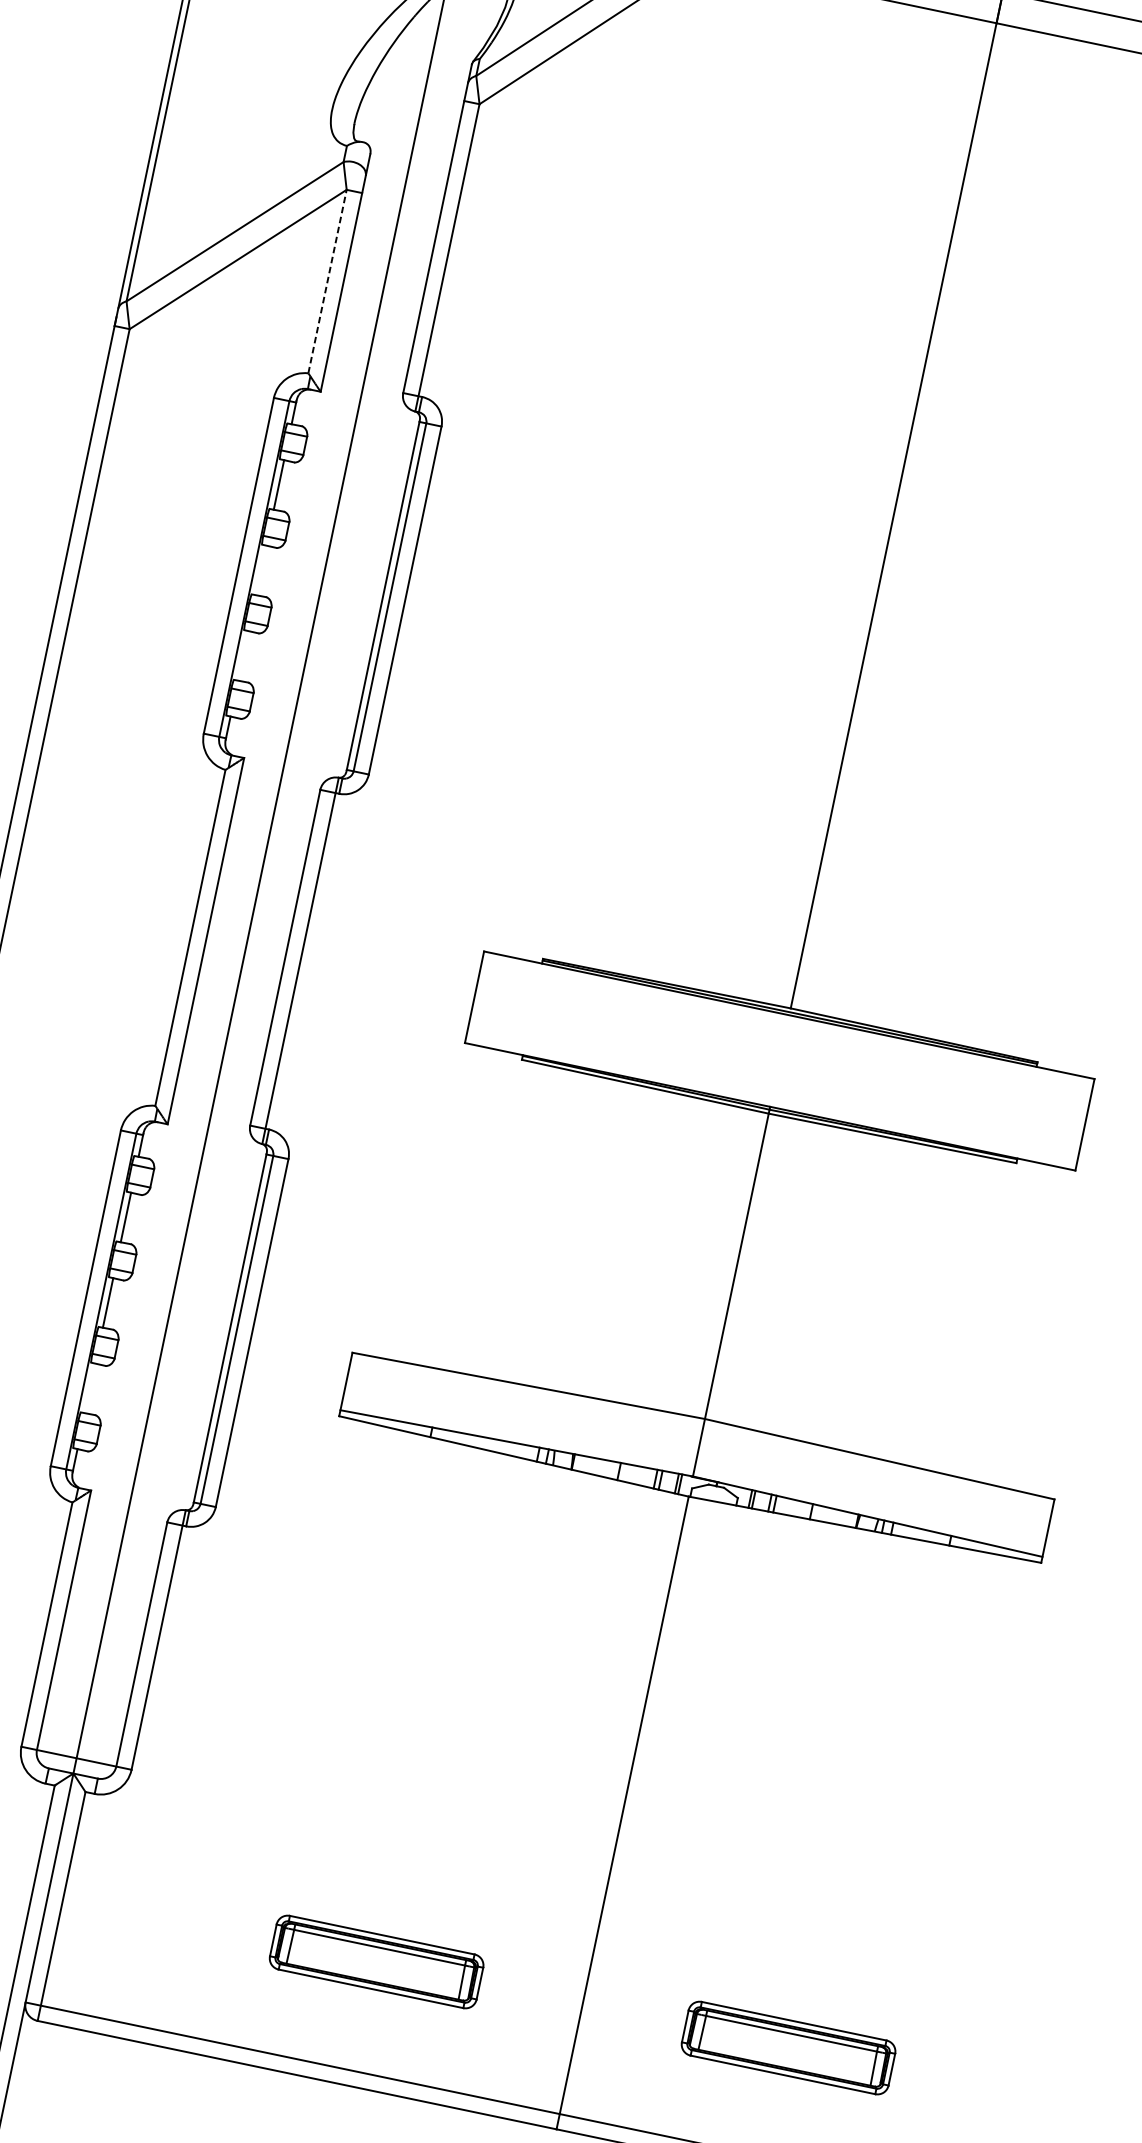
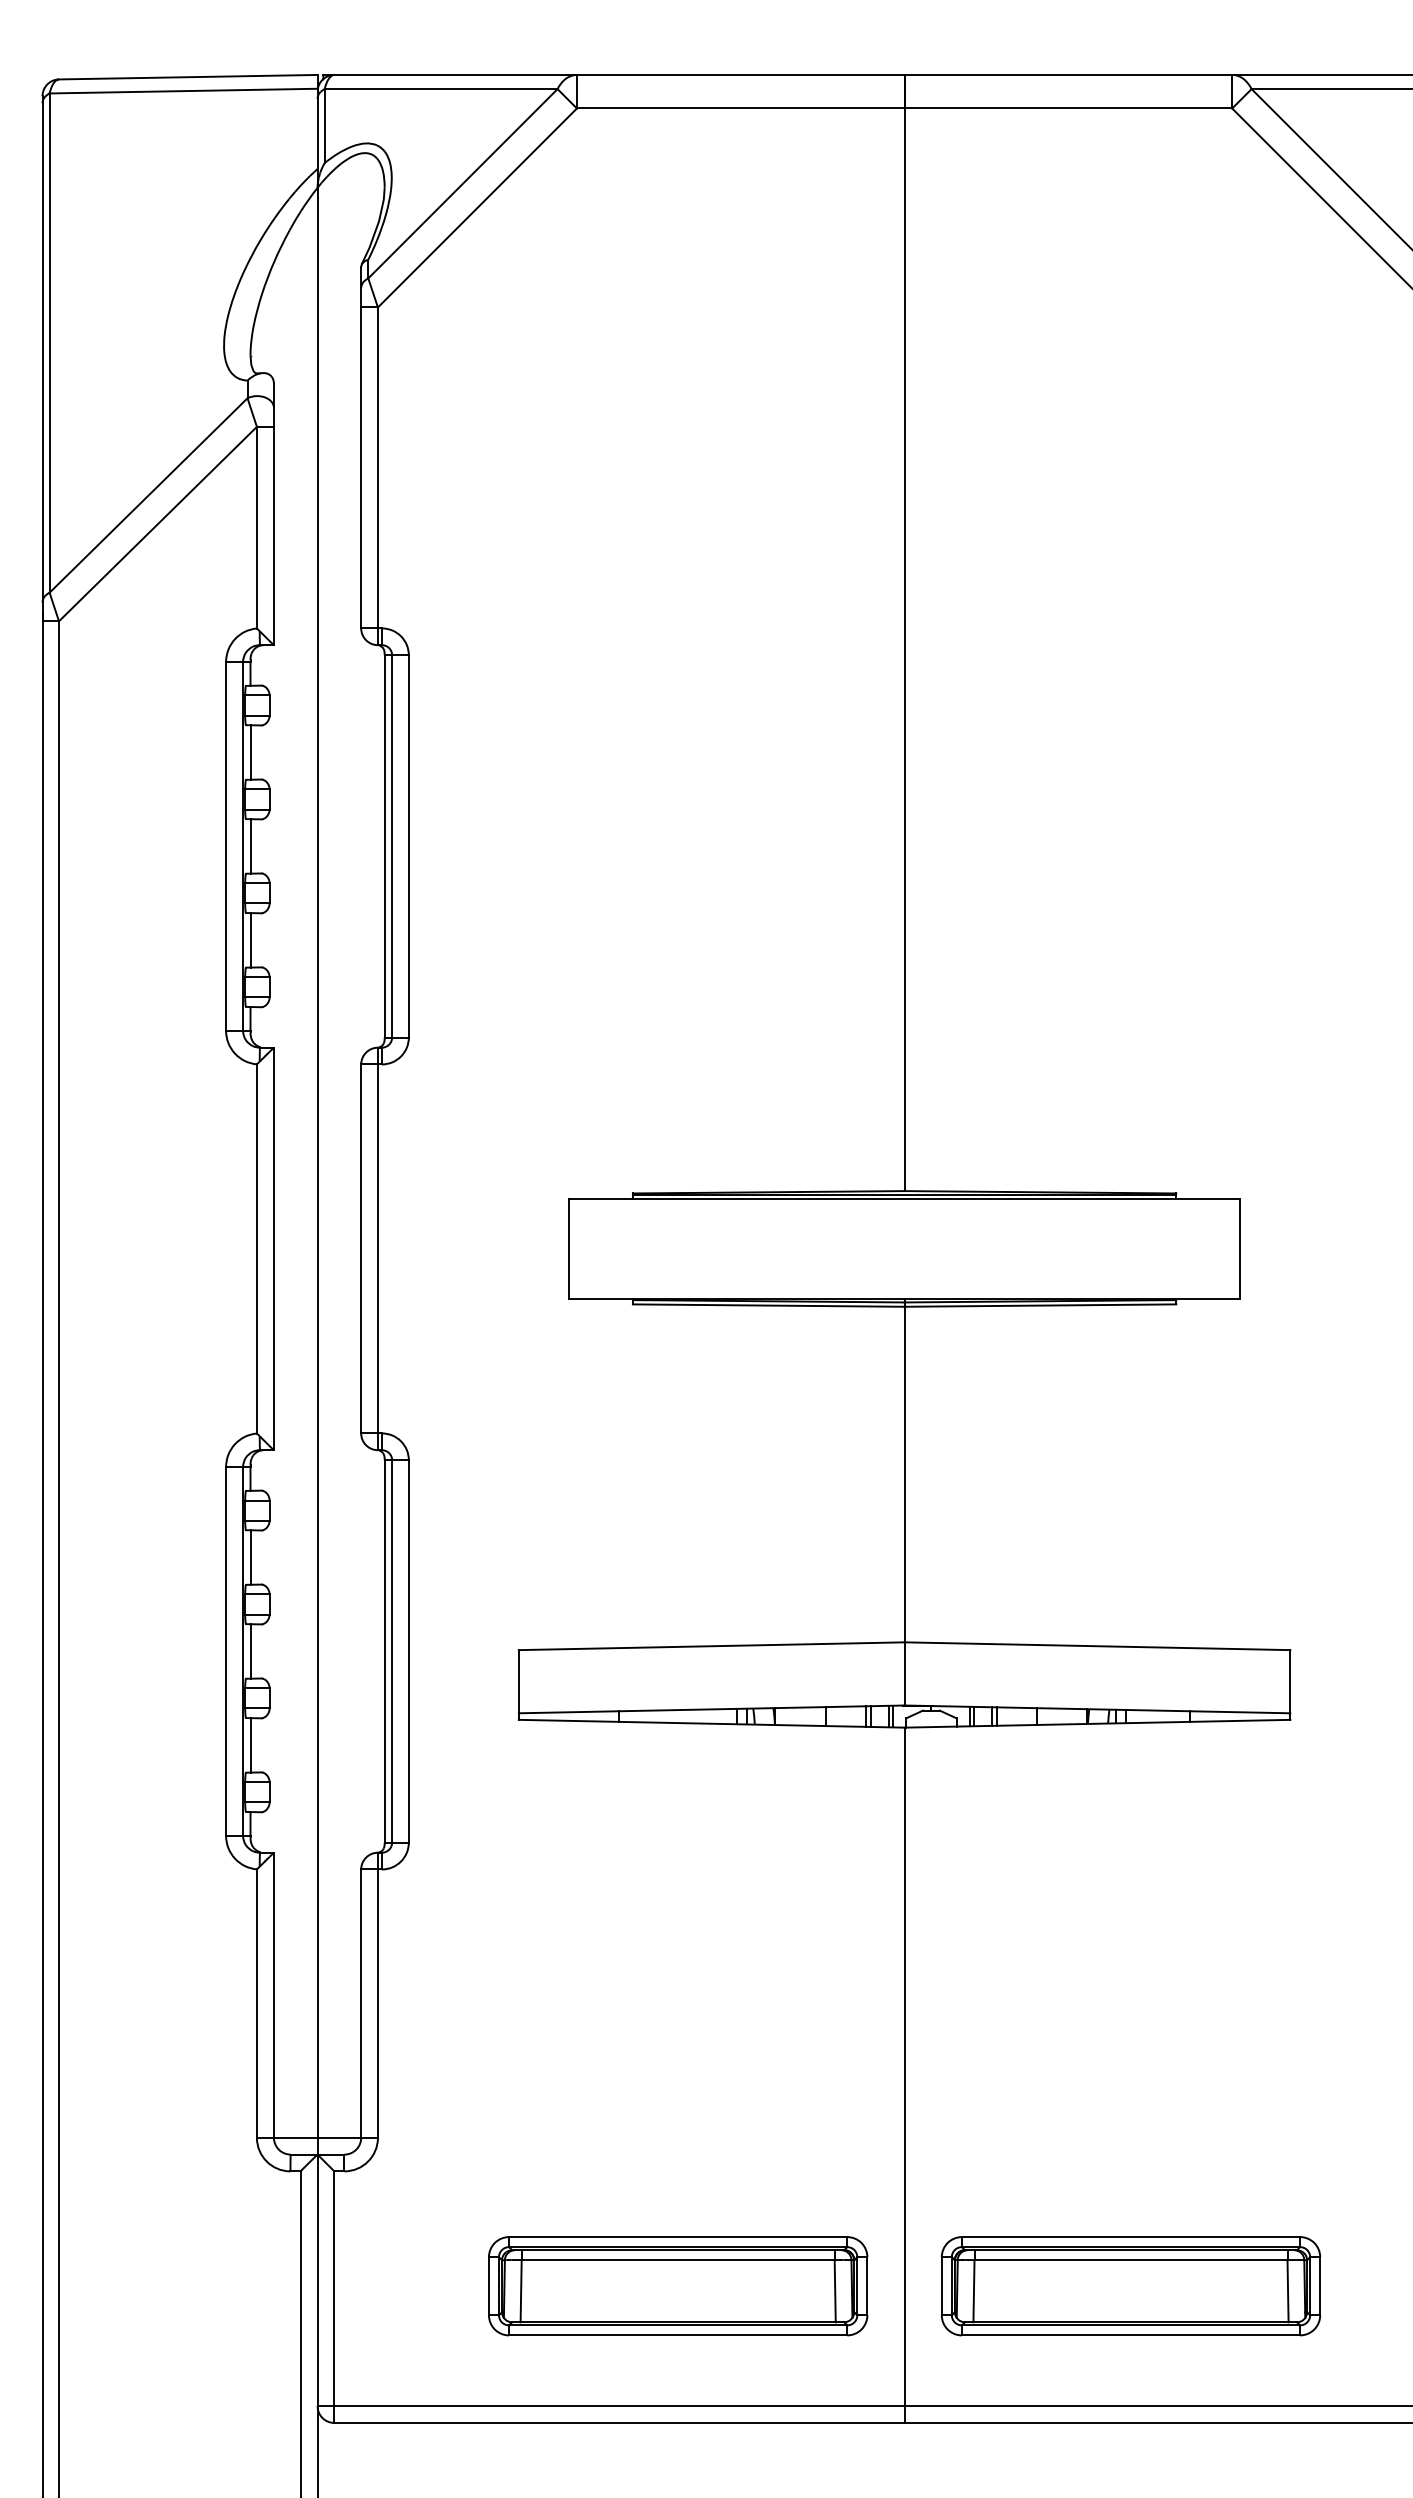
line: (327, 281) -> (256, 527), dashed -> solid
line: (261, 570) -> (250, 846), added
line: (243, 656) -> (250, 940), added
line: (90, 1388) -> (250, 1745), added
part: (376, 1962) -> (678, 2286), size x1.67
part: (788, 2048) -> (1130, 2286), size x1.67

